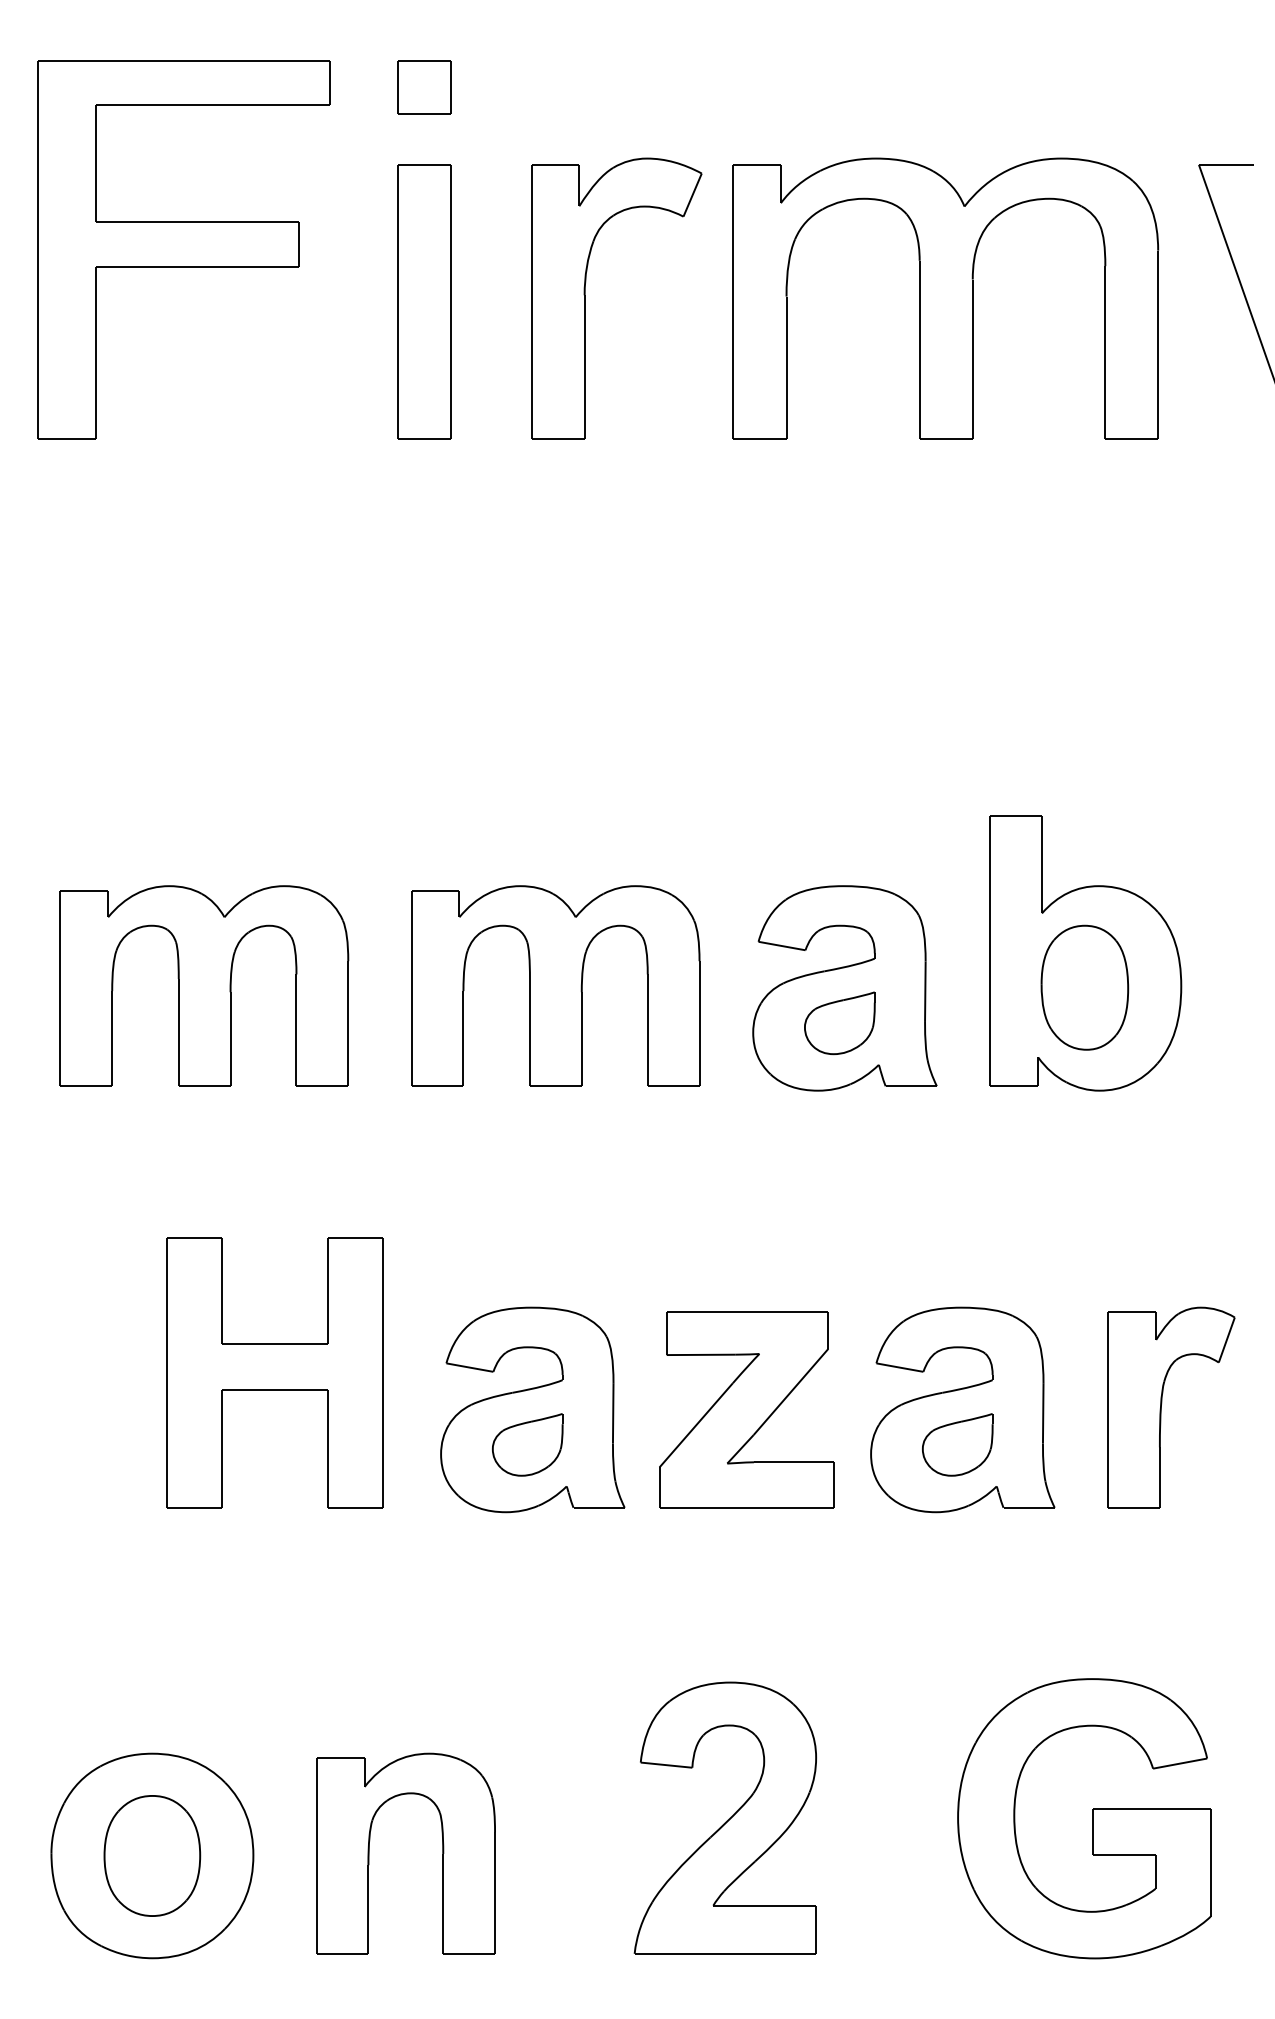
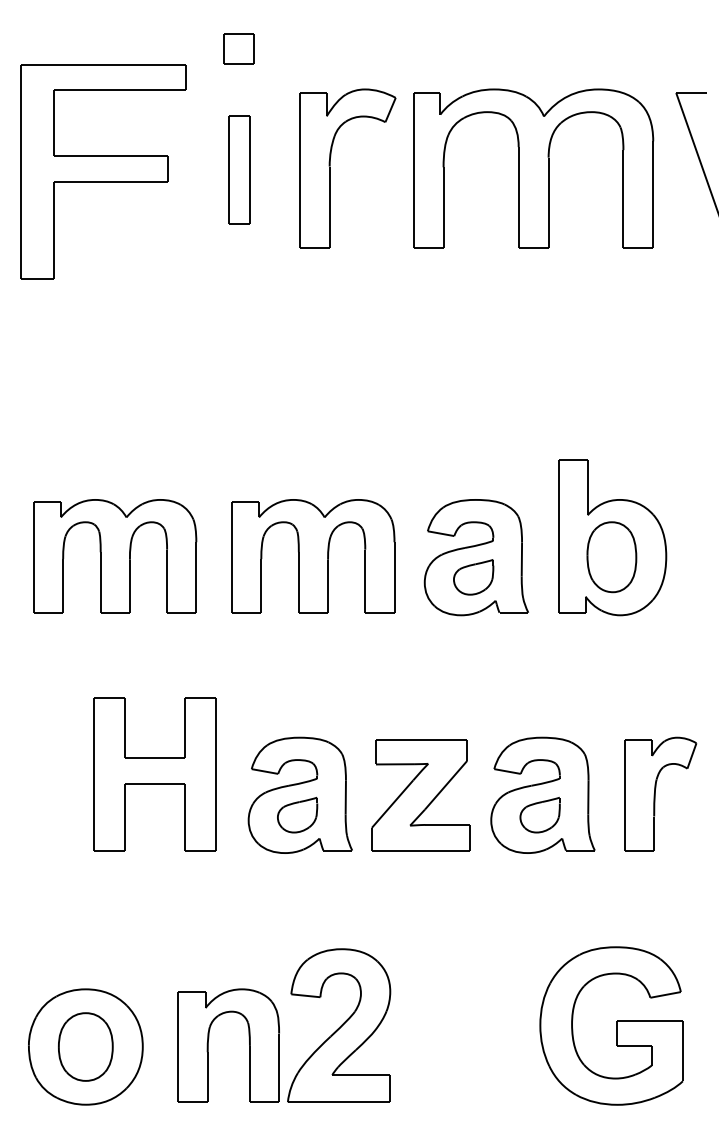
part: (183, 249) -> (103, 171), moved
part: (423, 302) -> (238, 170), size x0.7
part: (726, 1817) -> (339, 1025), moved

